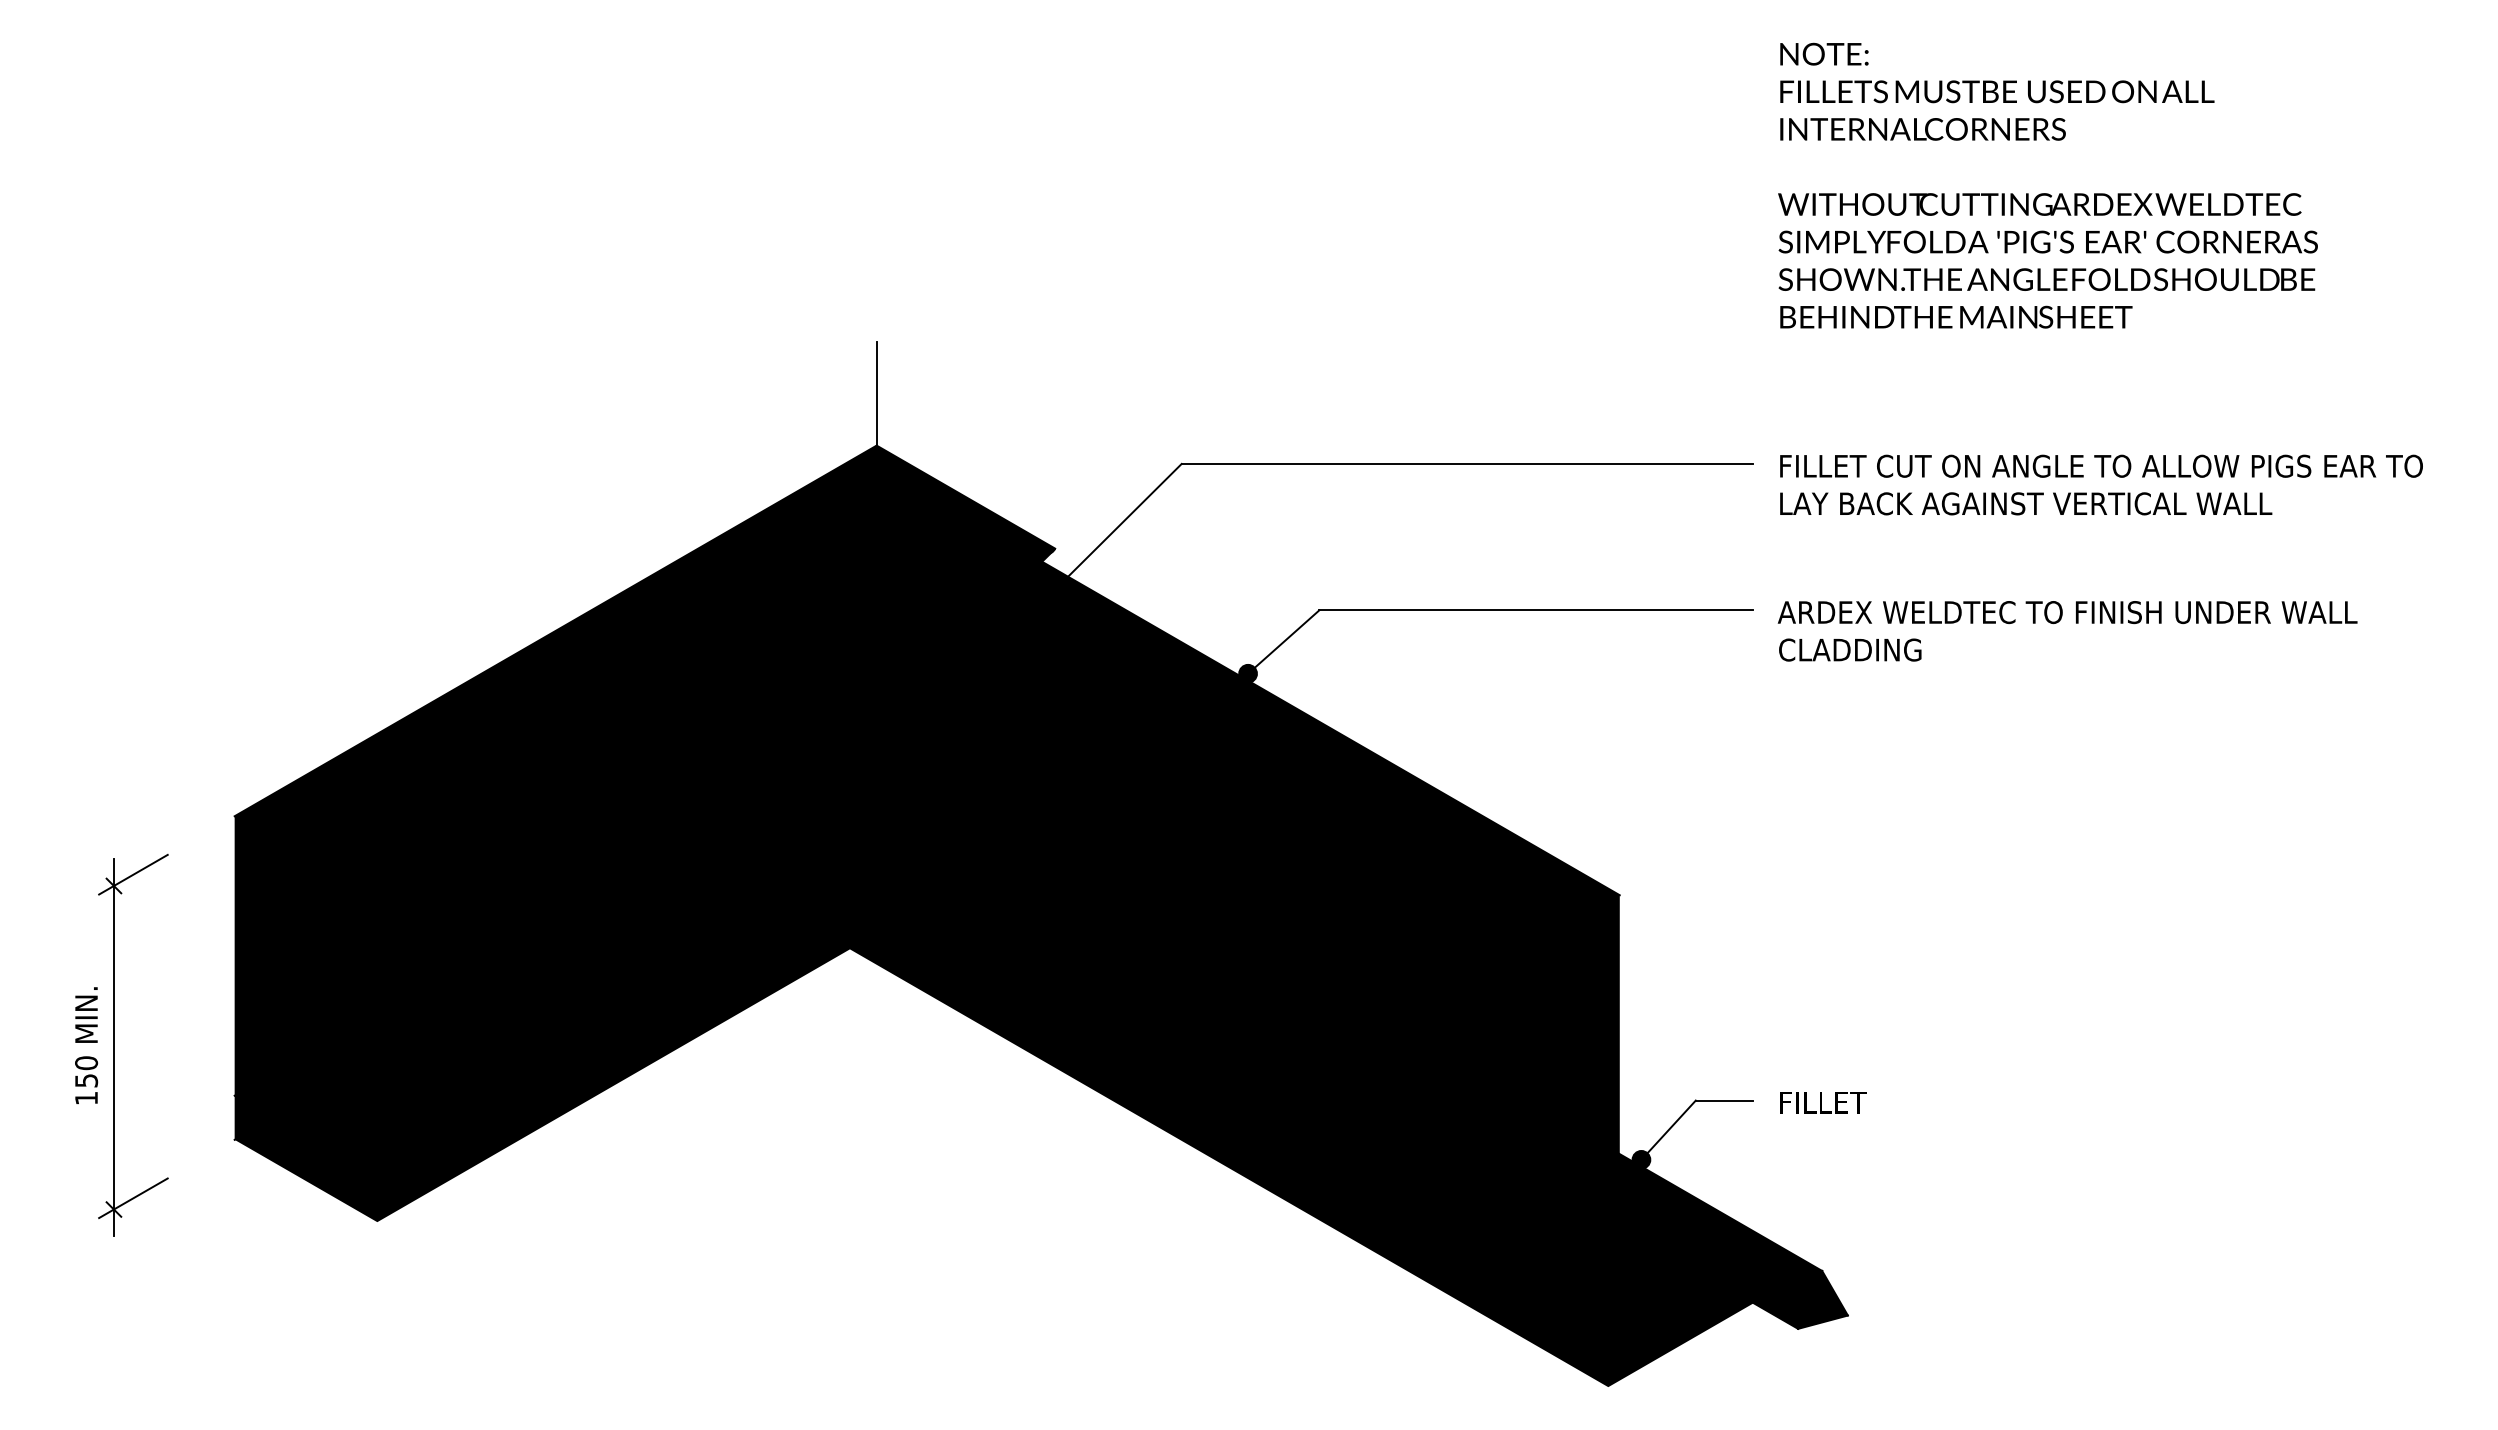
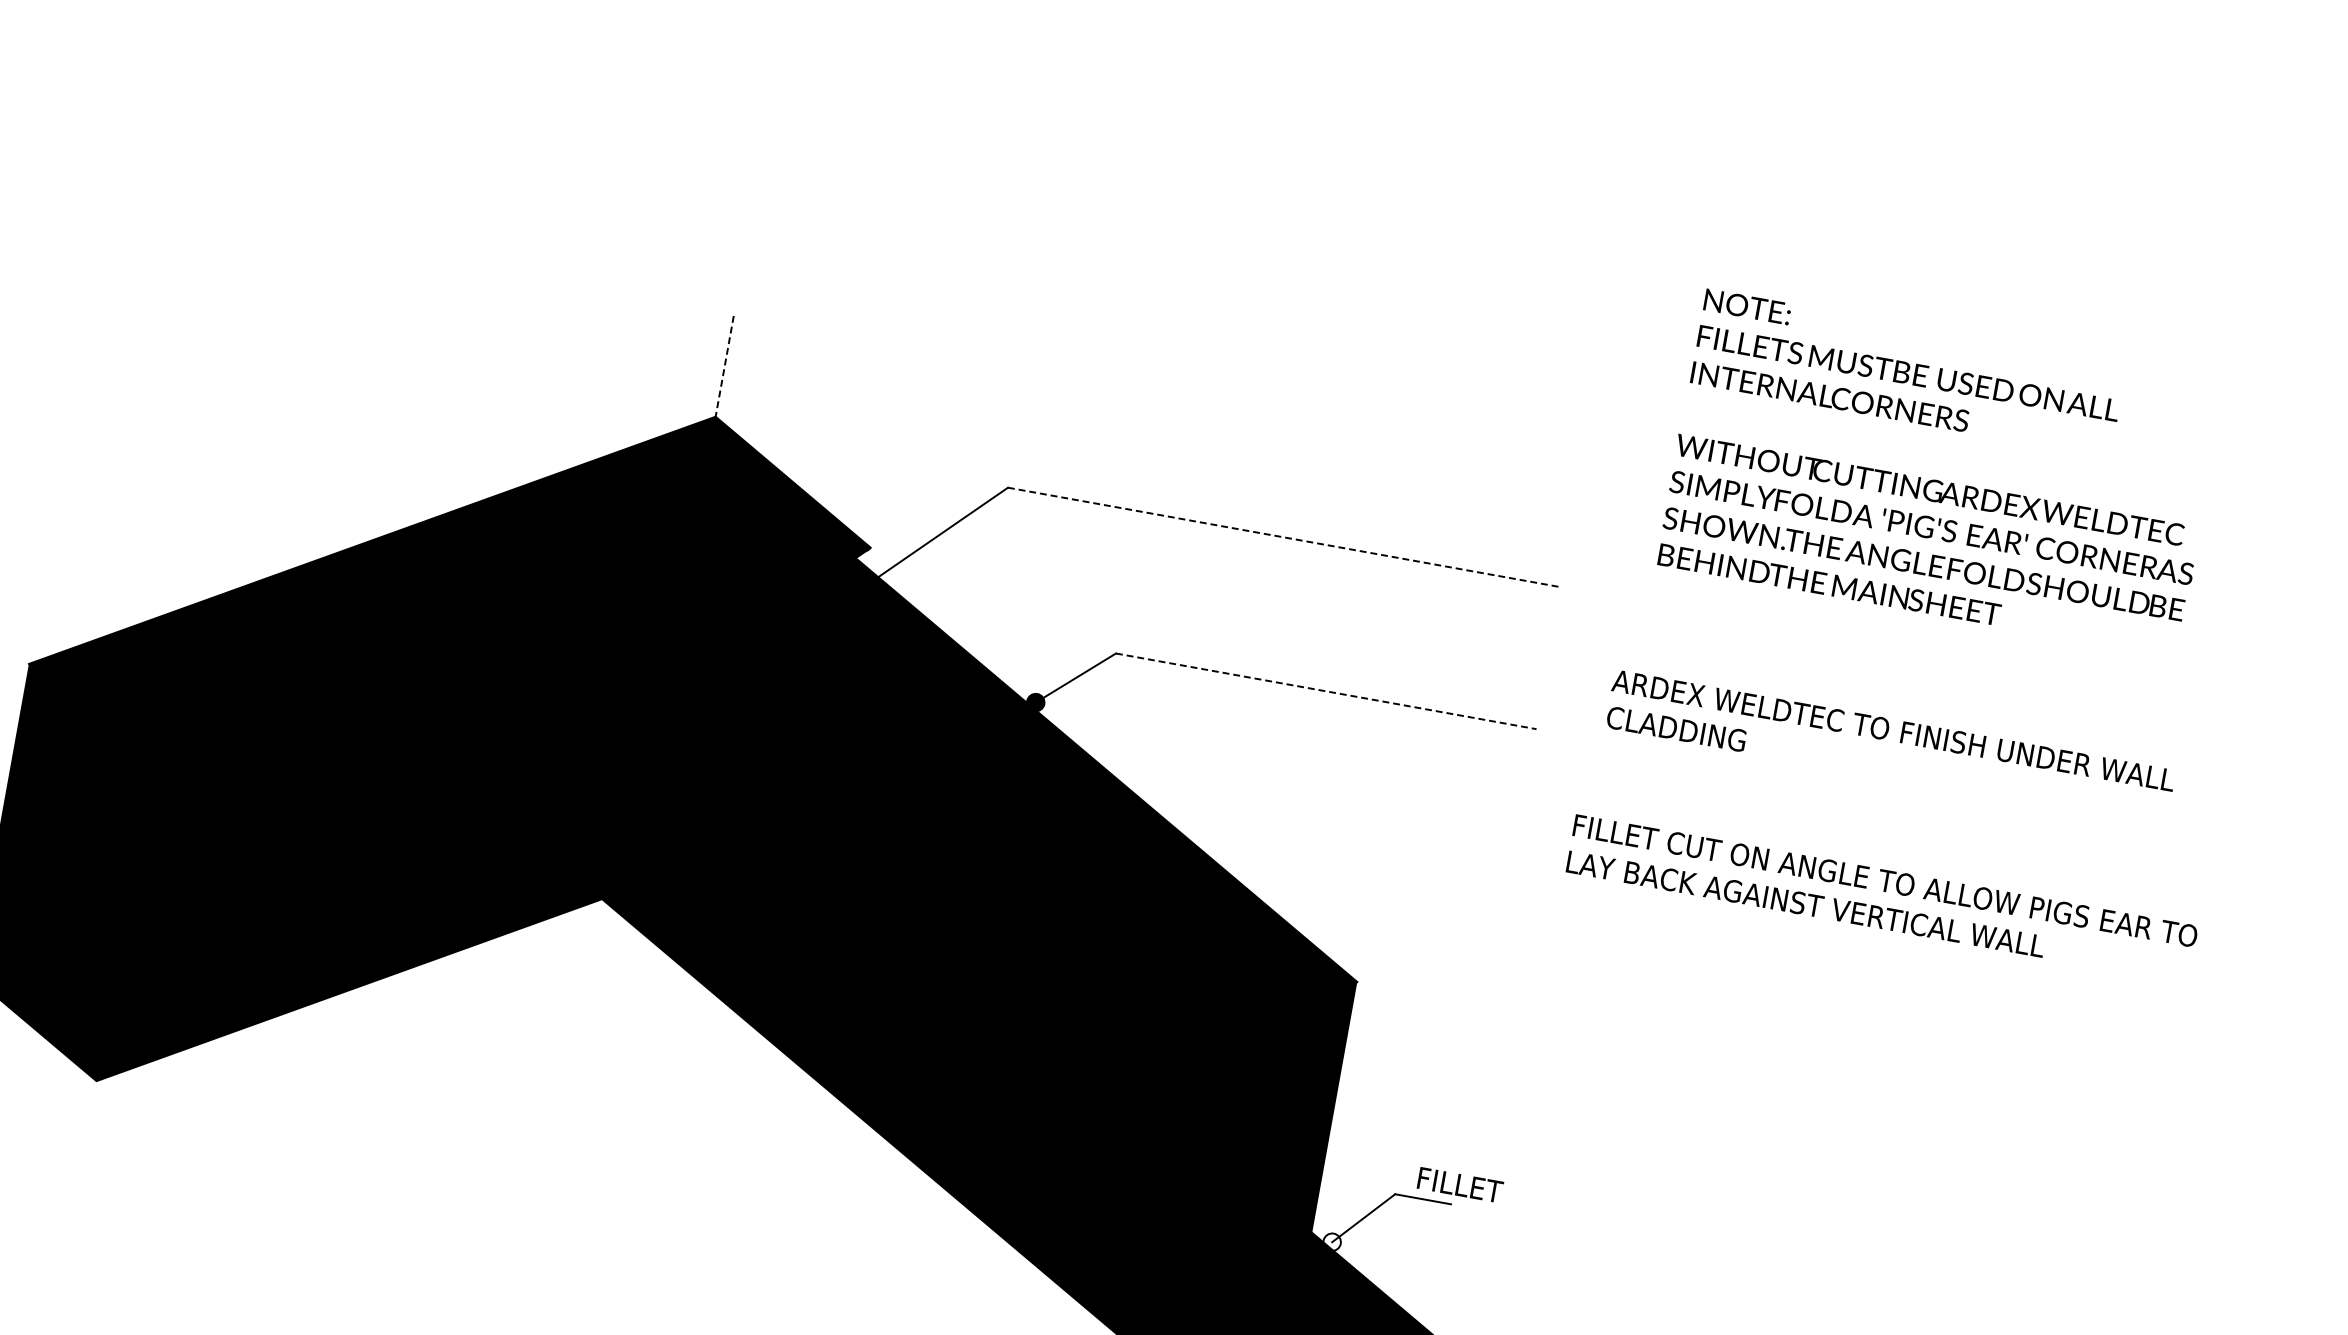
text: (2047, 185) -> (1940, 473), moved
line: (876, 393) -> (724, 366), solid -> dashed
line: (1467, 463) -> (1285, 537), solid -> dashed
text: (2101, 484) -> (1882, 898), moved
line: (1536, 610) -> (1326, 691), solid -> dashed
text: (2067, 631) -> (1890, 749), moved
text: (1823, 1102) -> (1460, 1184), moved
fill: (1641, 1159) -> (1332, 1241), removed

